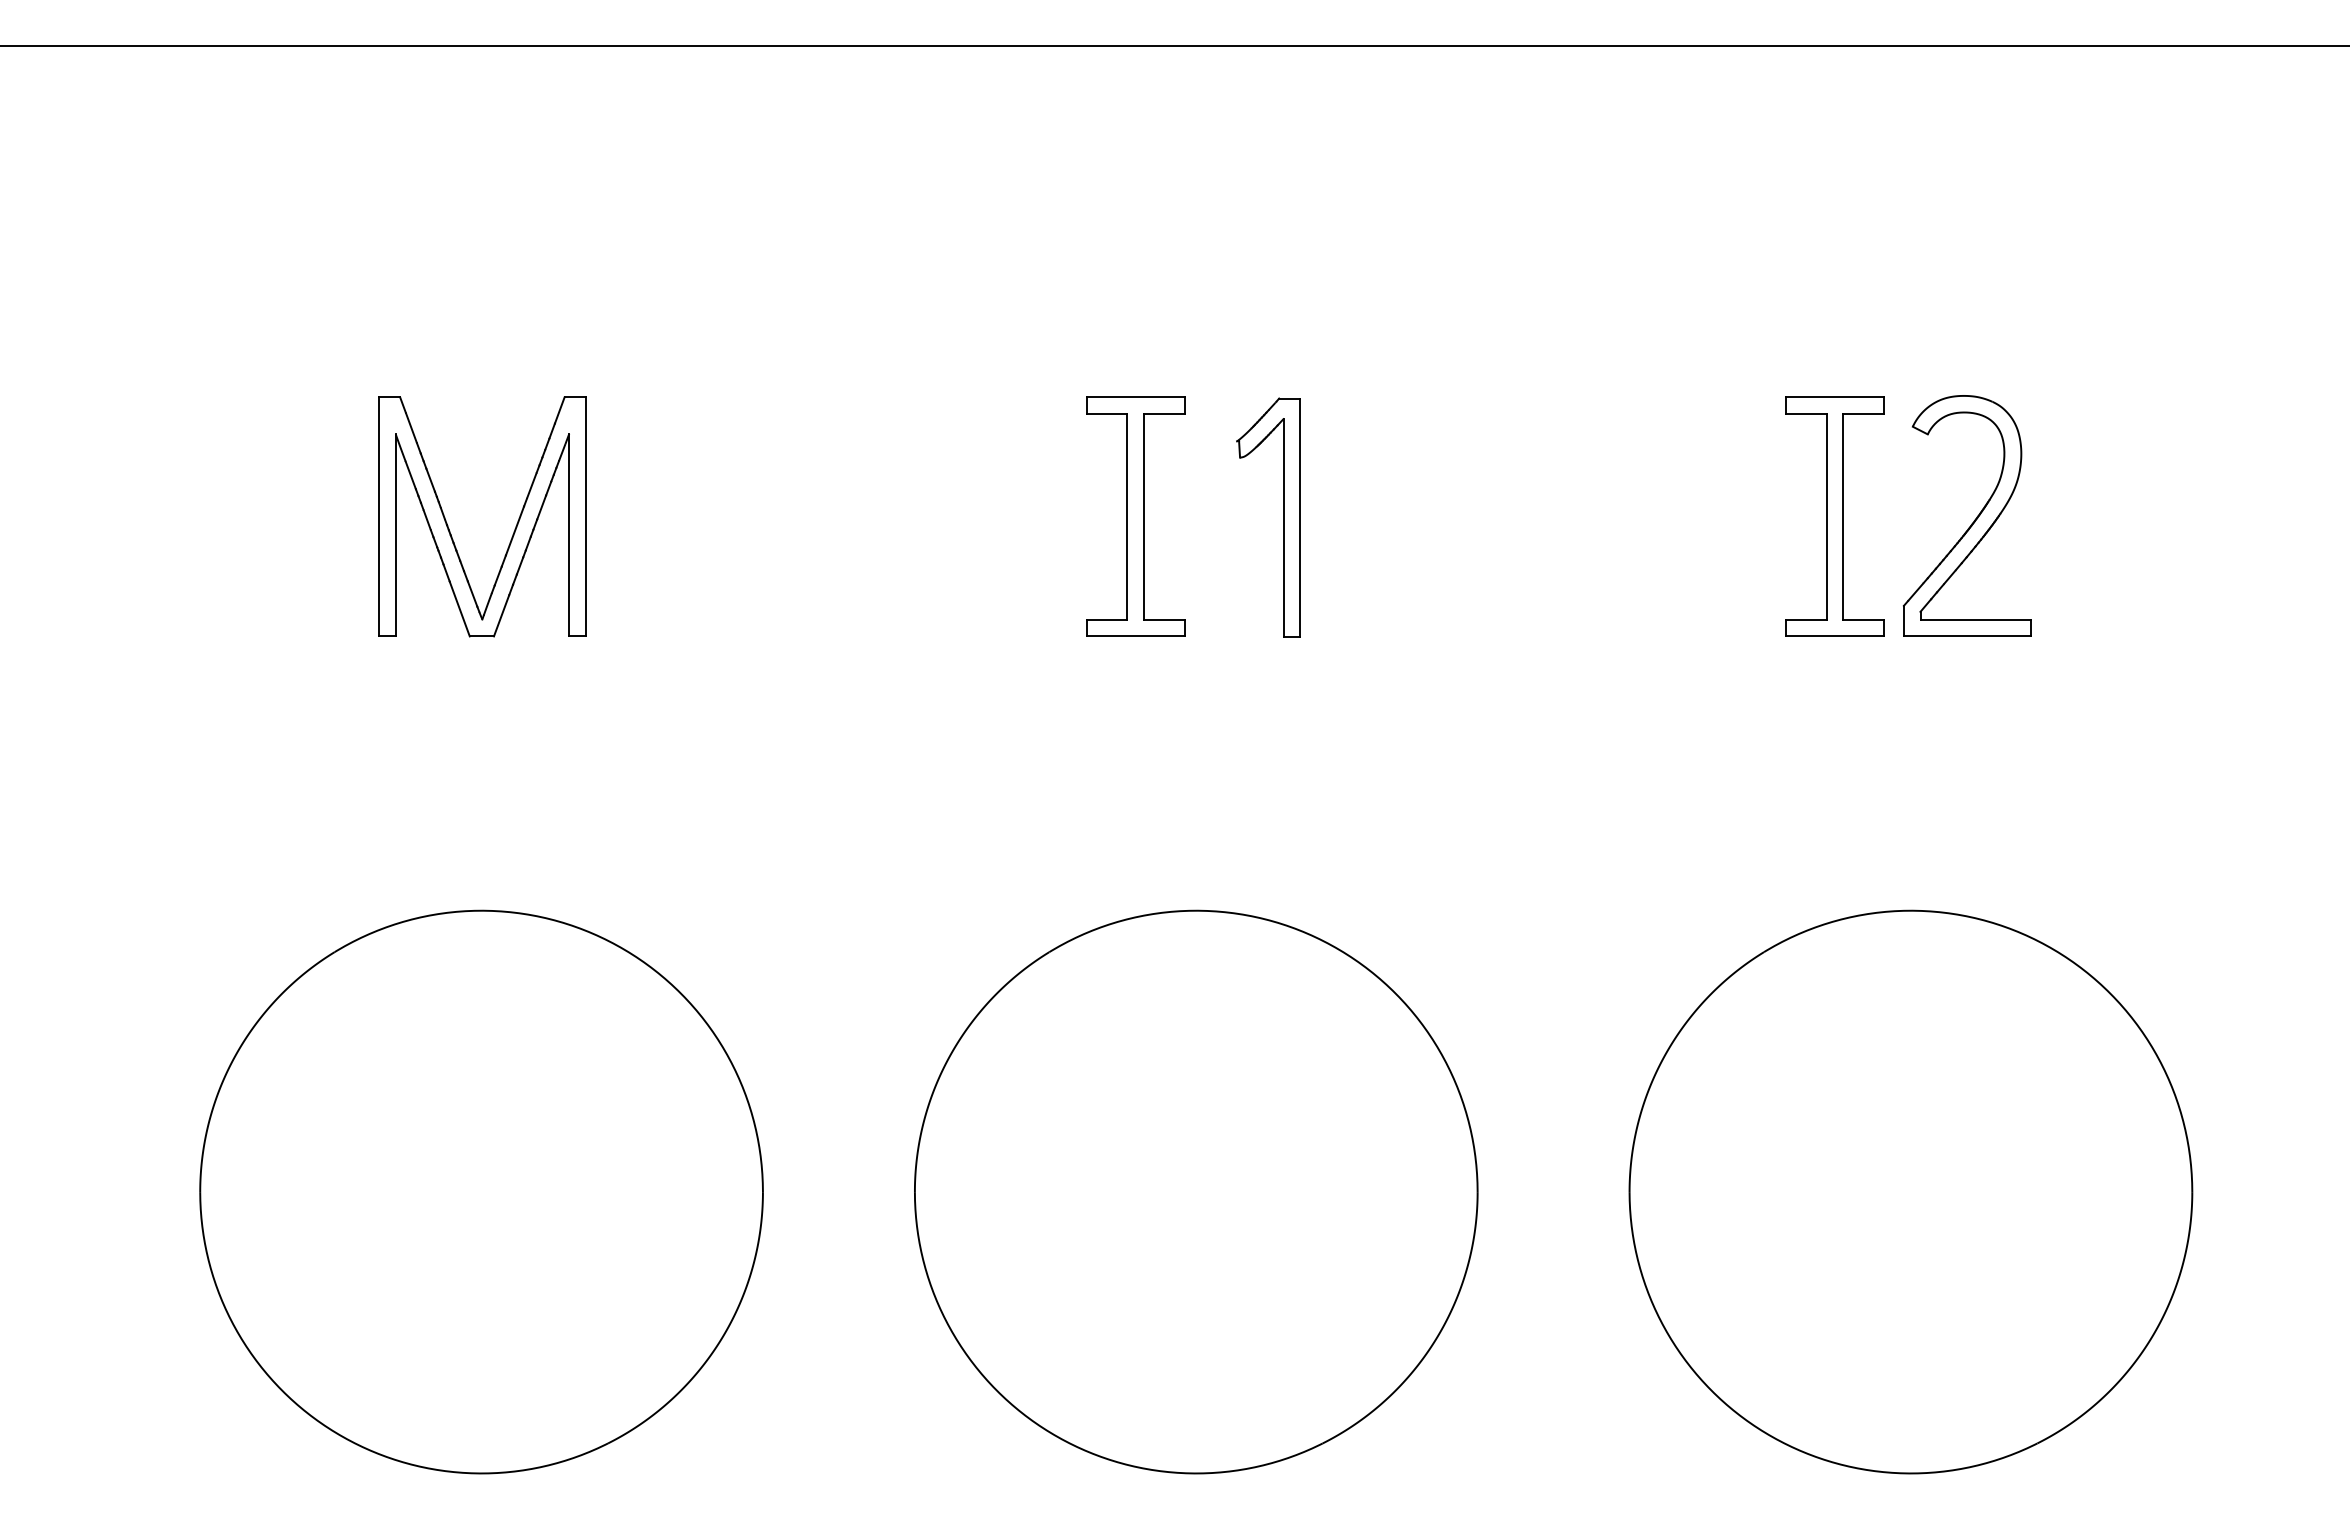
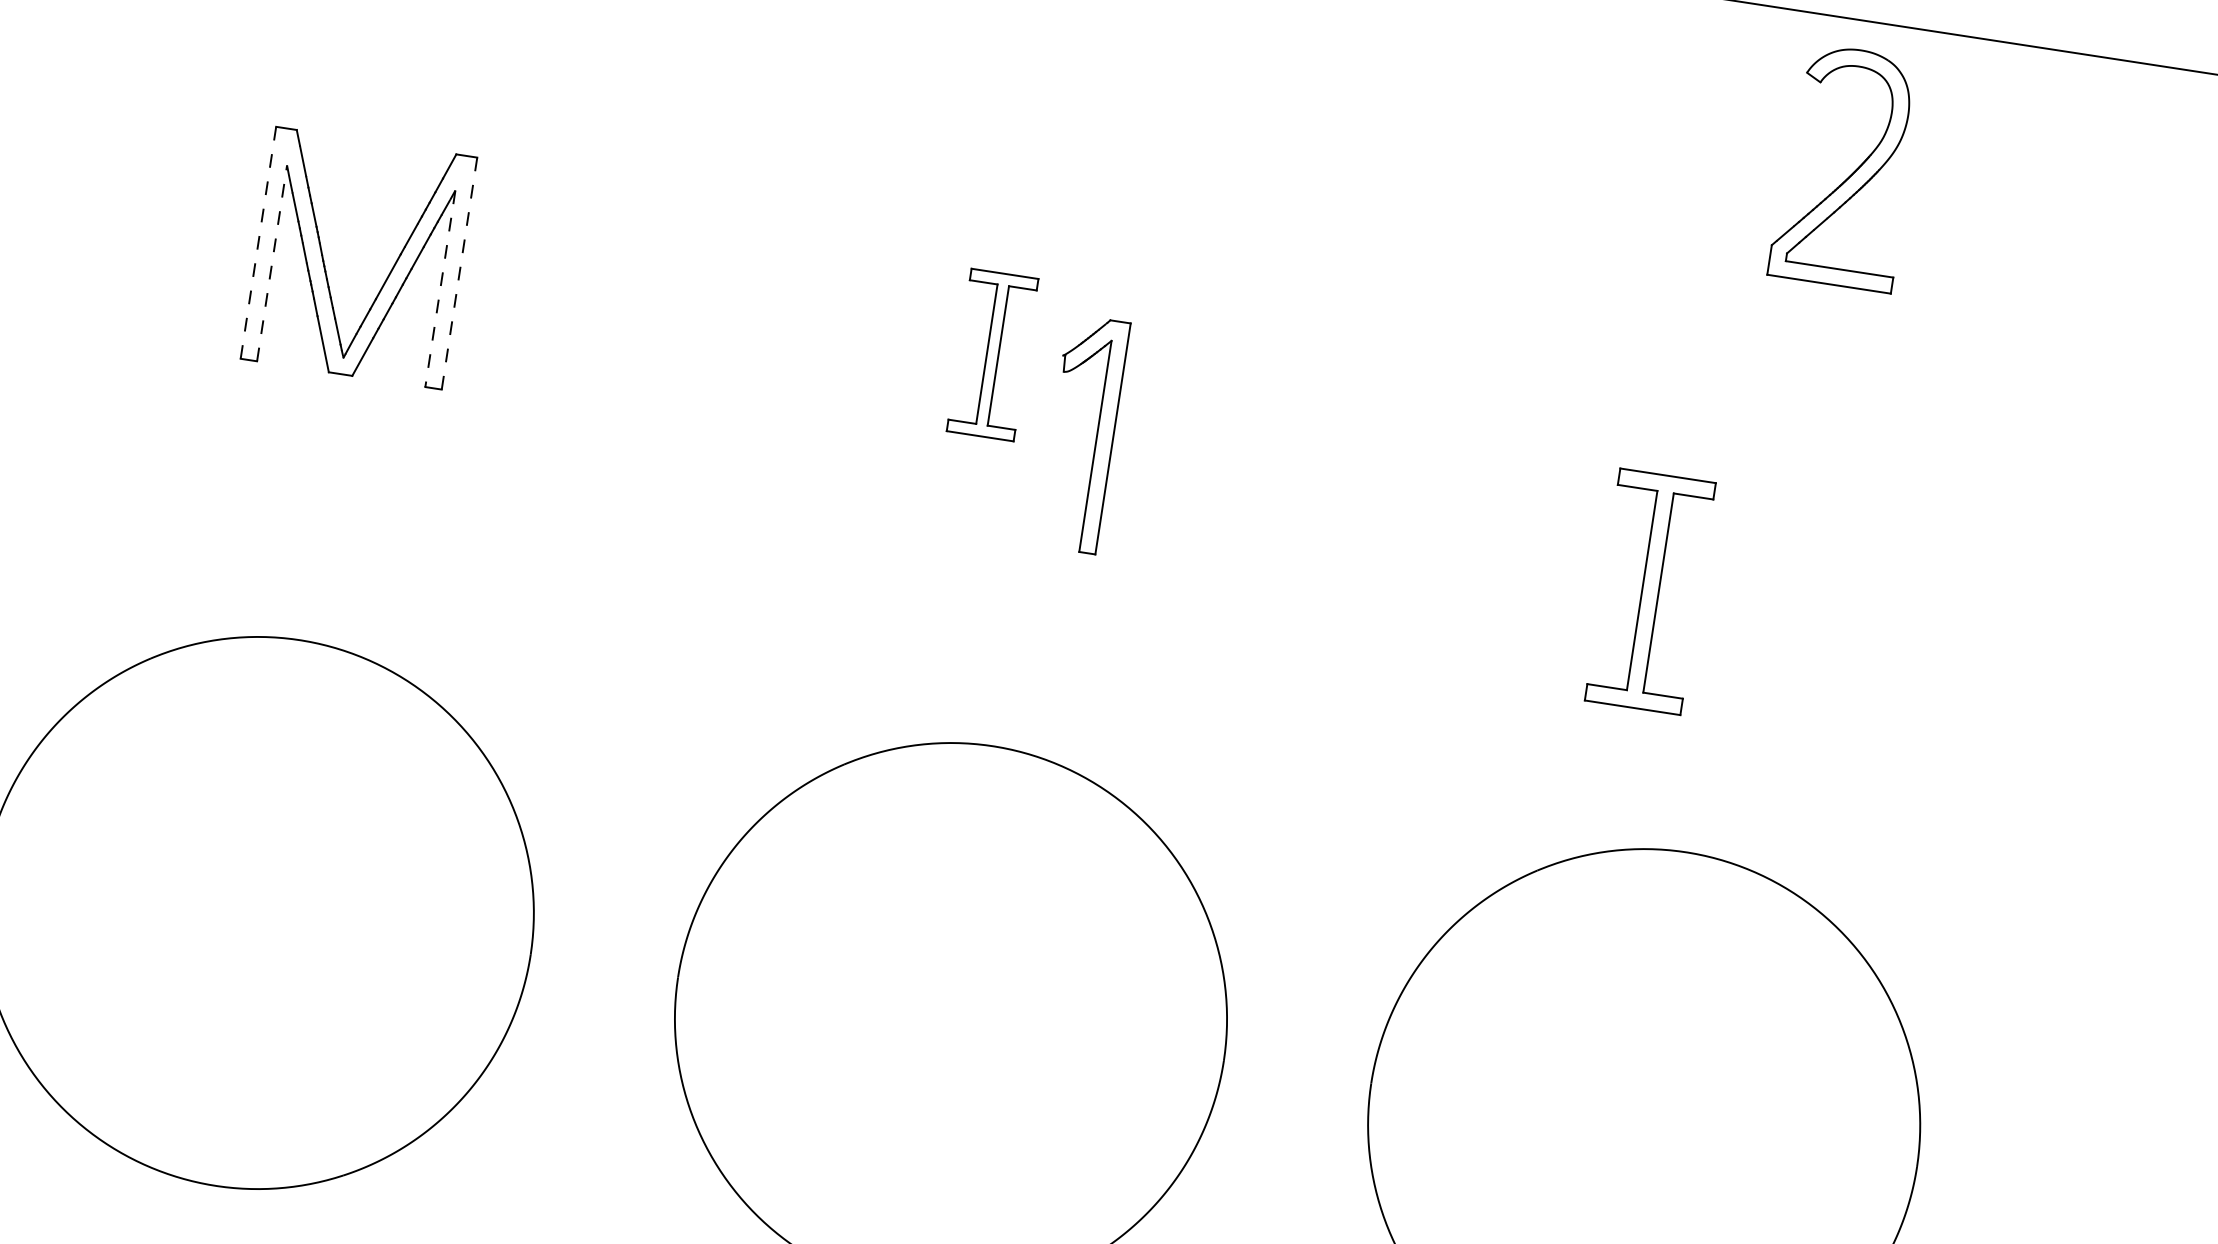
line: (378, 516) -> (258, 242), solid -> dashed
line: (586, 516) -> (459, 273), solid -> dashed
part: (1135, 516) -> (992, 354), size x0.7
part: (1834, 516) -> (1649, 591), moved
part: (1283, 517) -> (1096, 436), moved
part: (1974, 519) -> (1853, 171), moved
line: (395, 534) -> (271, 262), solid -> dashed
line: (569, 535) -> (440, 289), solid -> dashed

